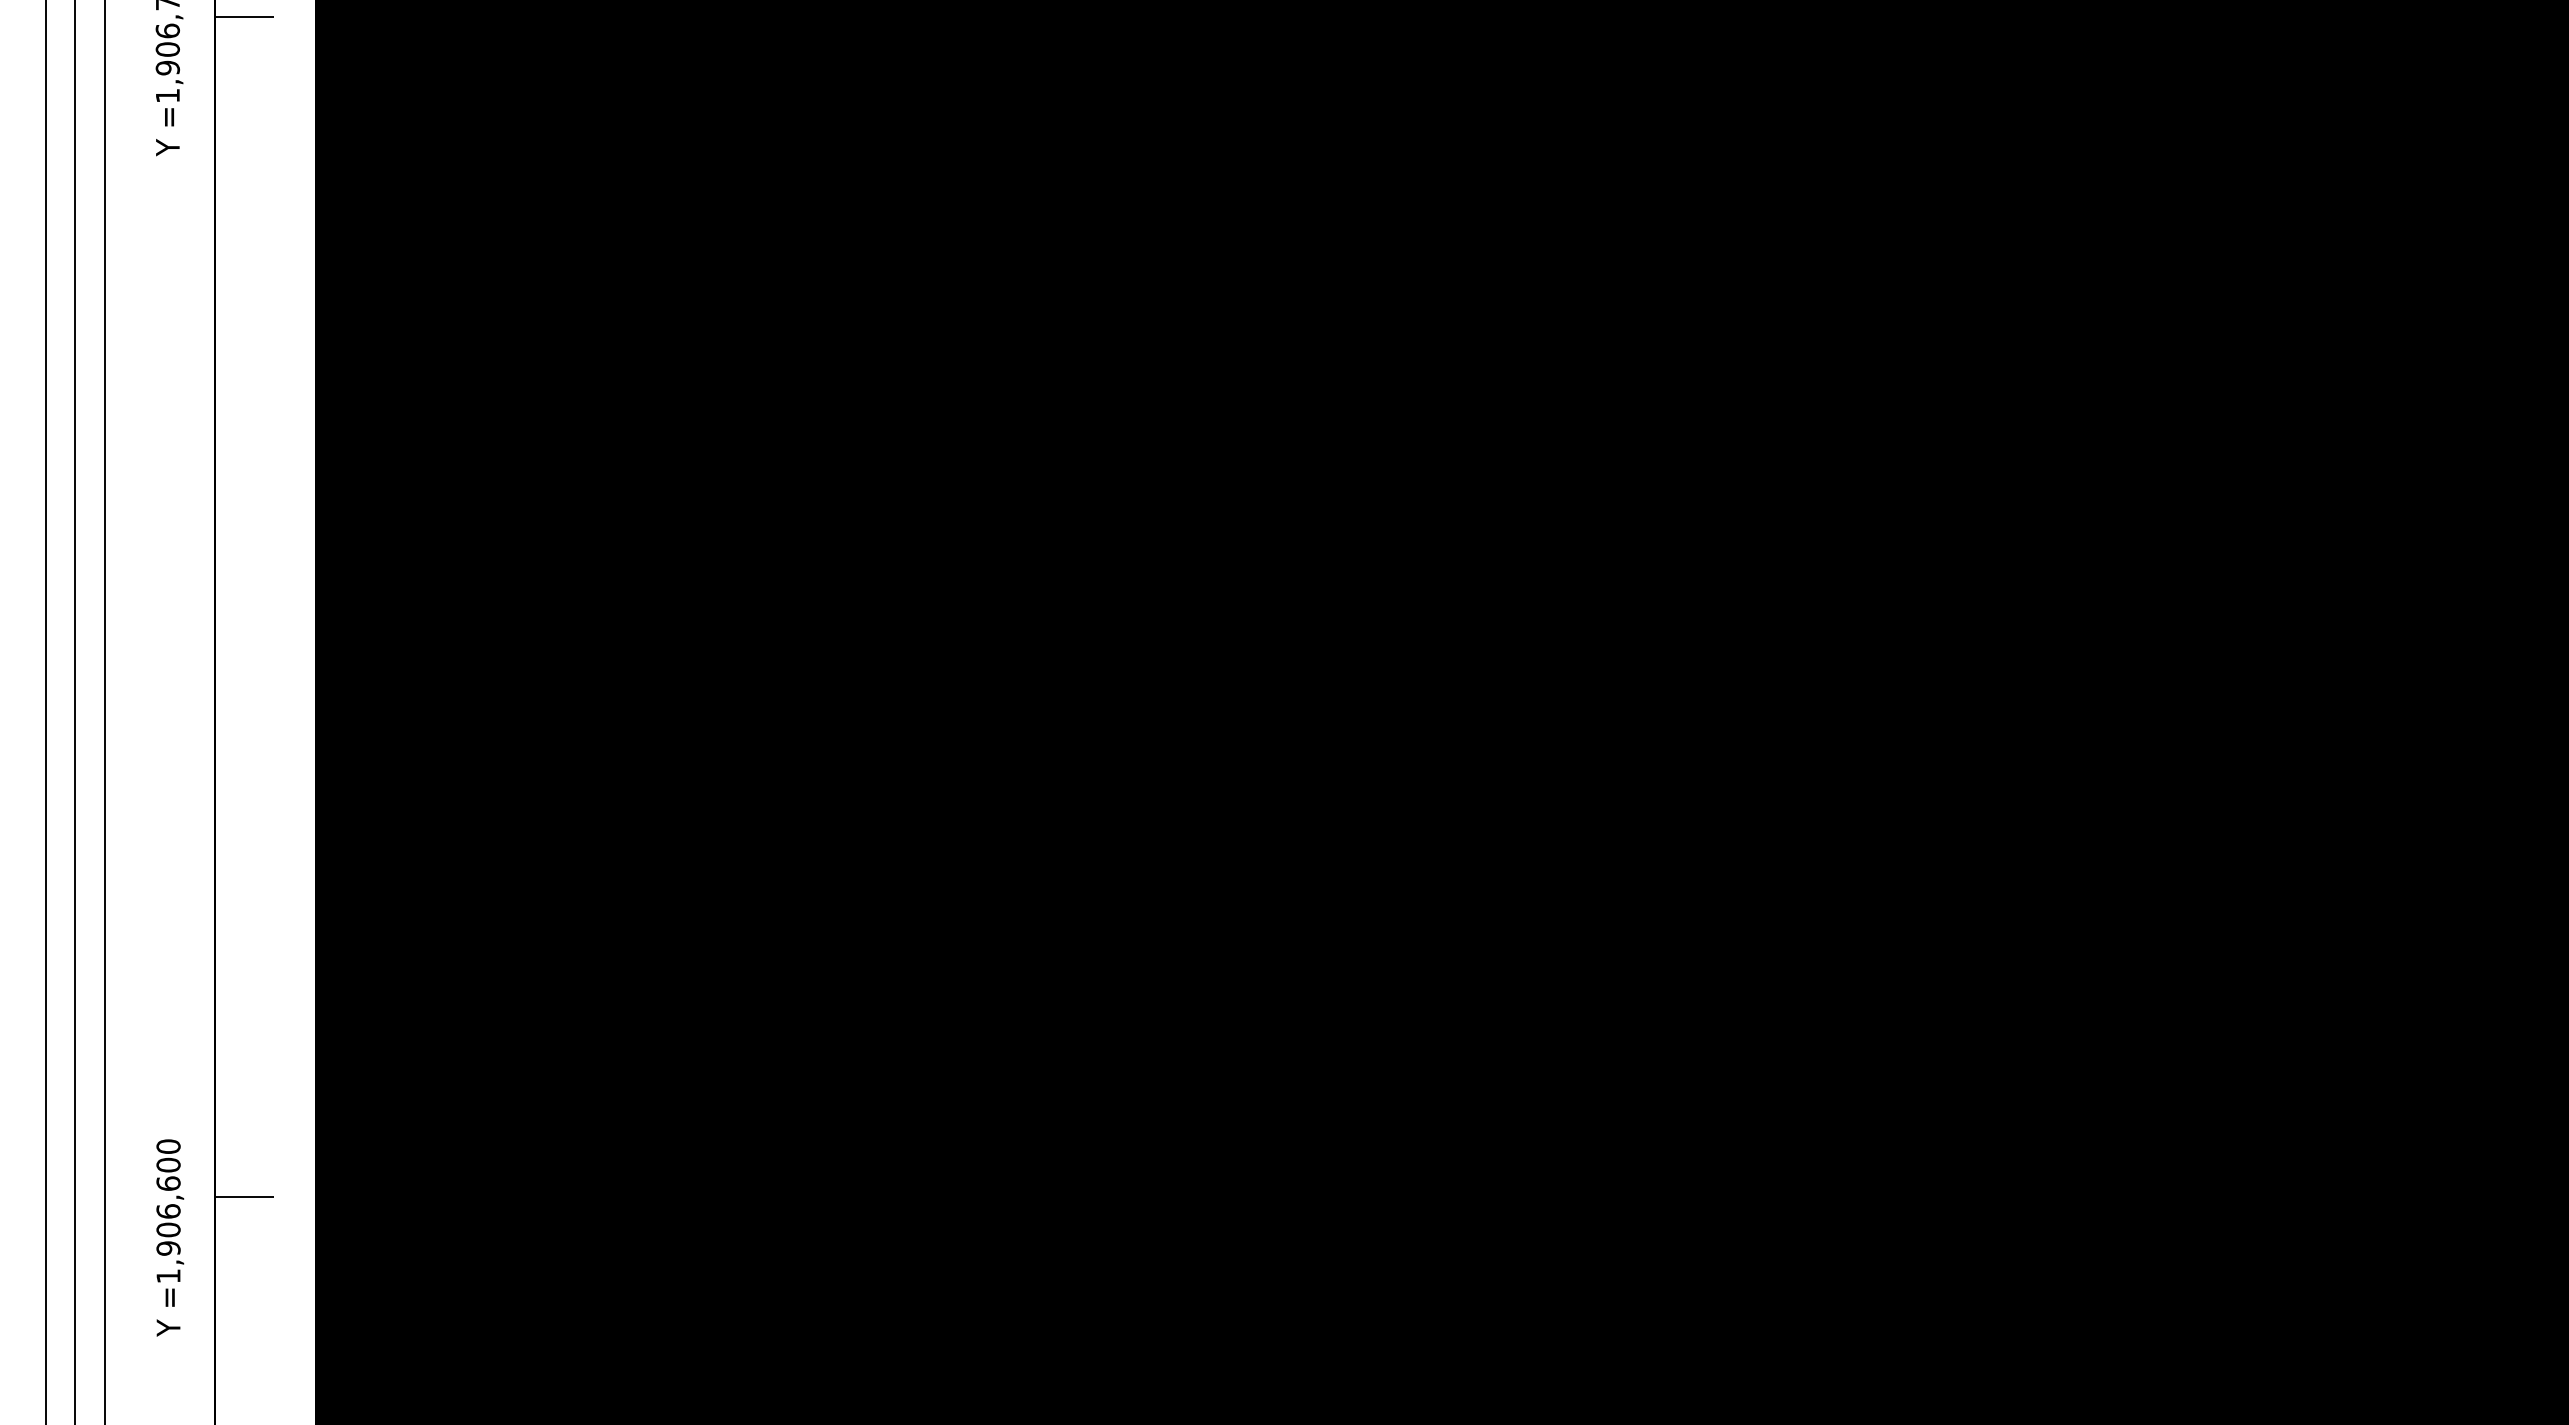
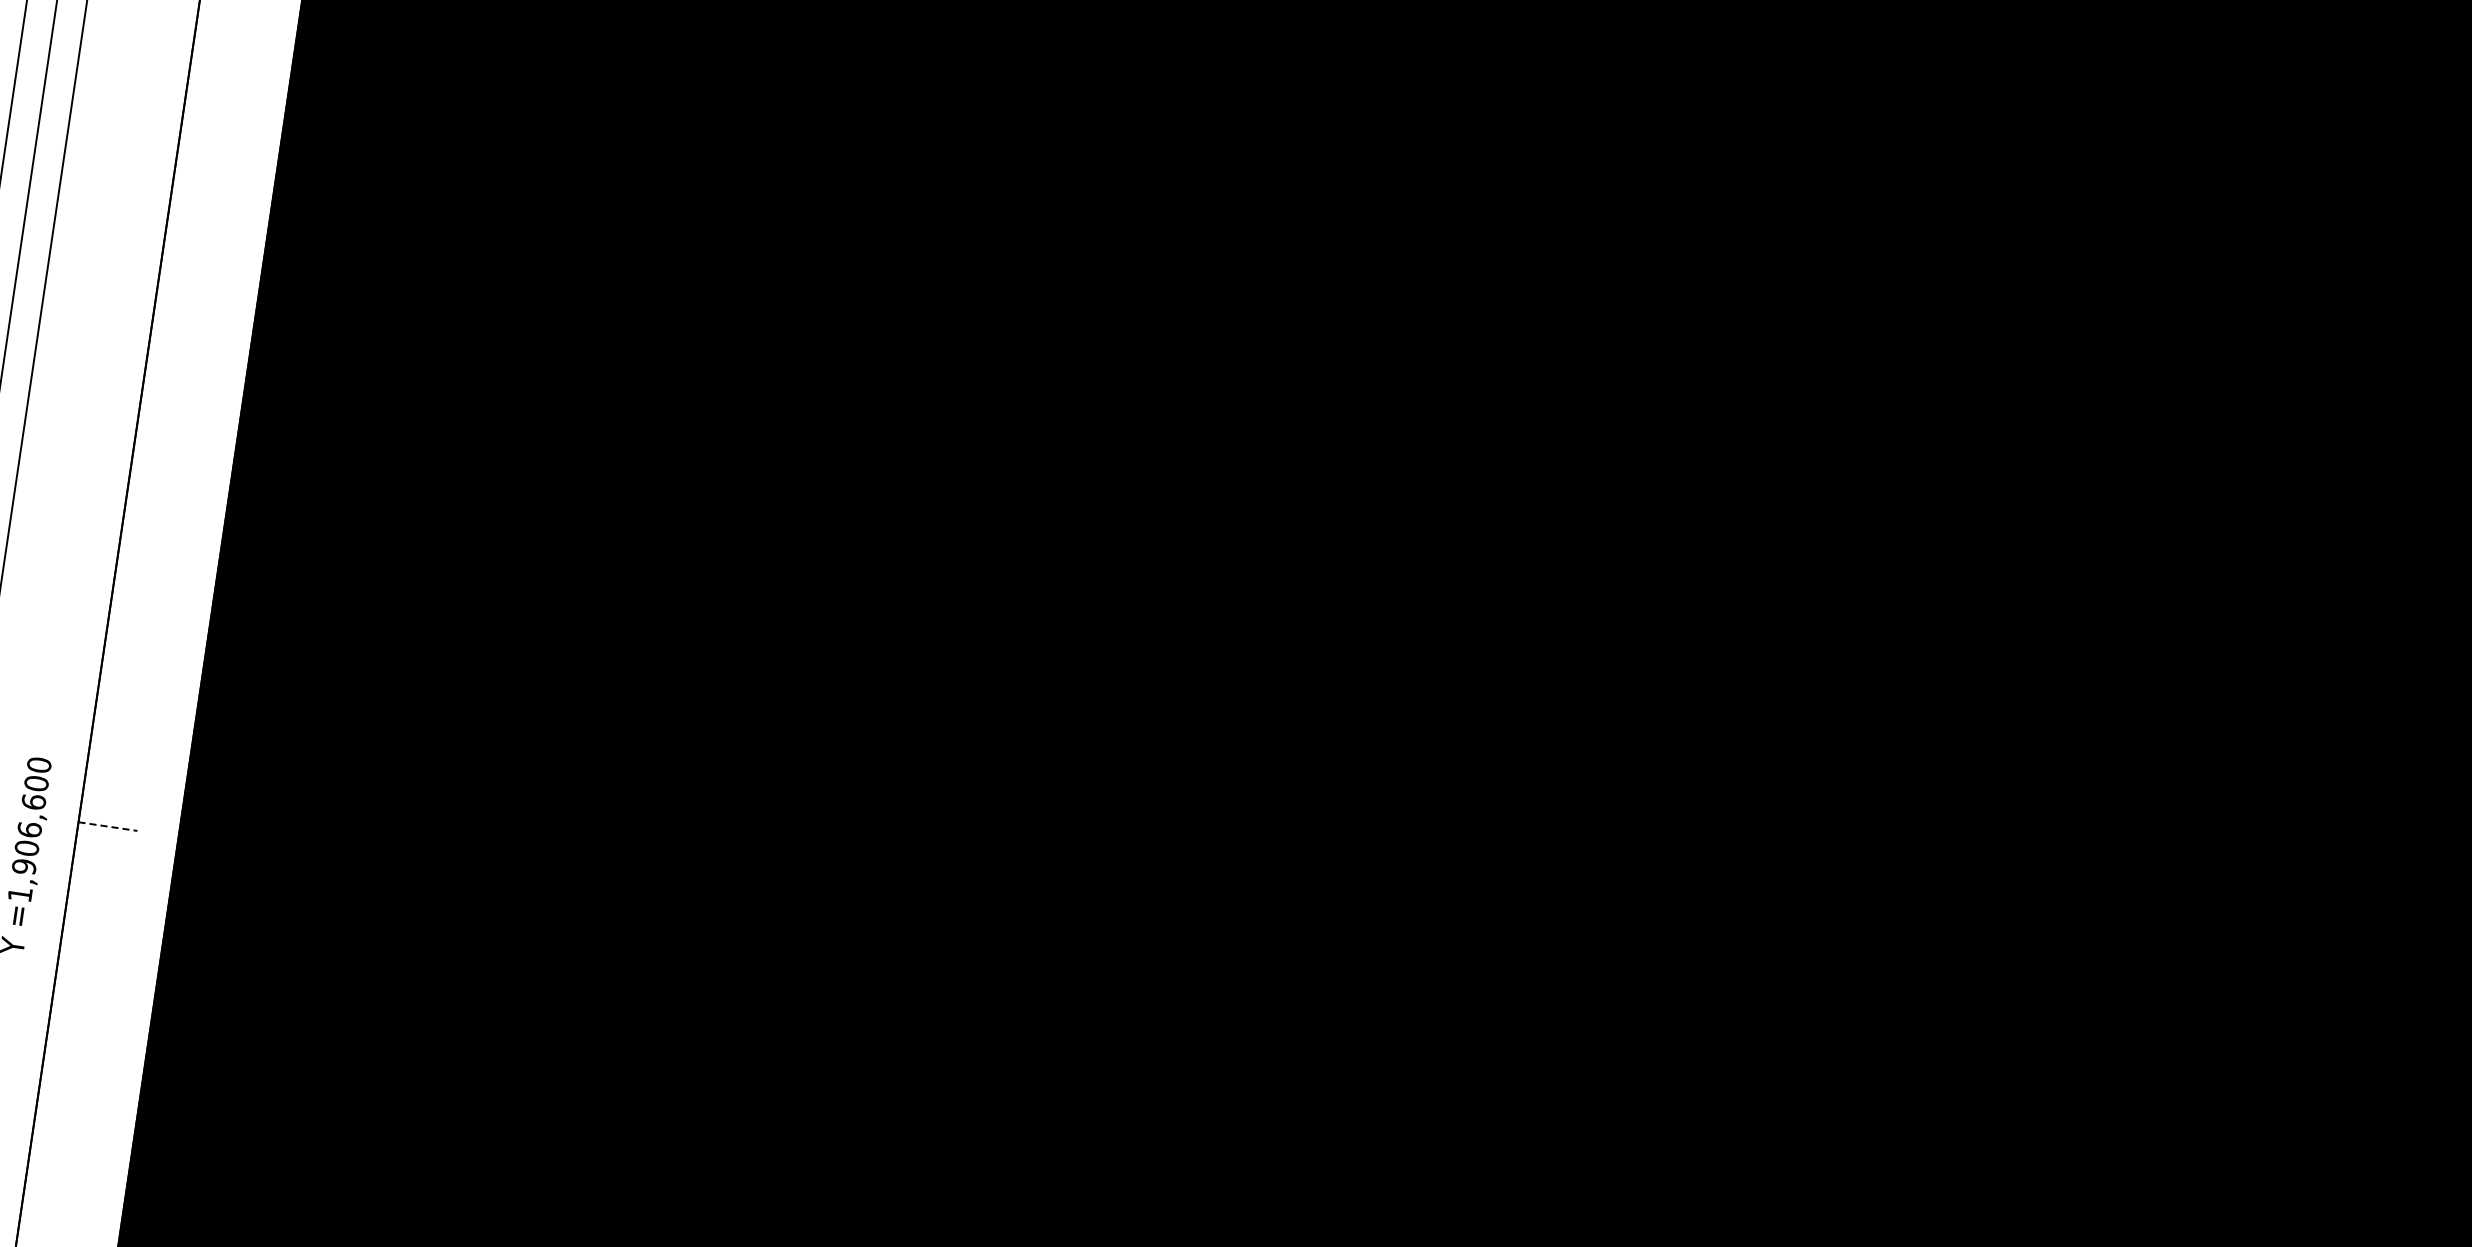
line: (245, 1196) -> (108, 826), solid -> dashed

